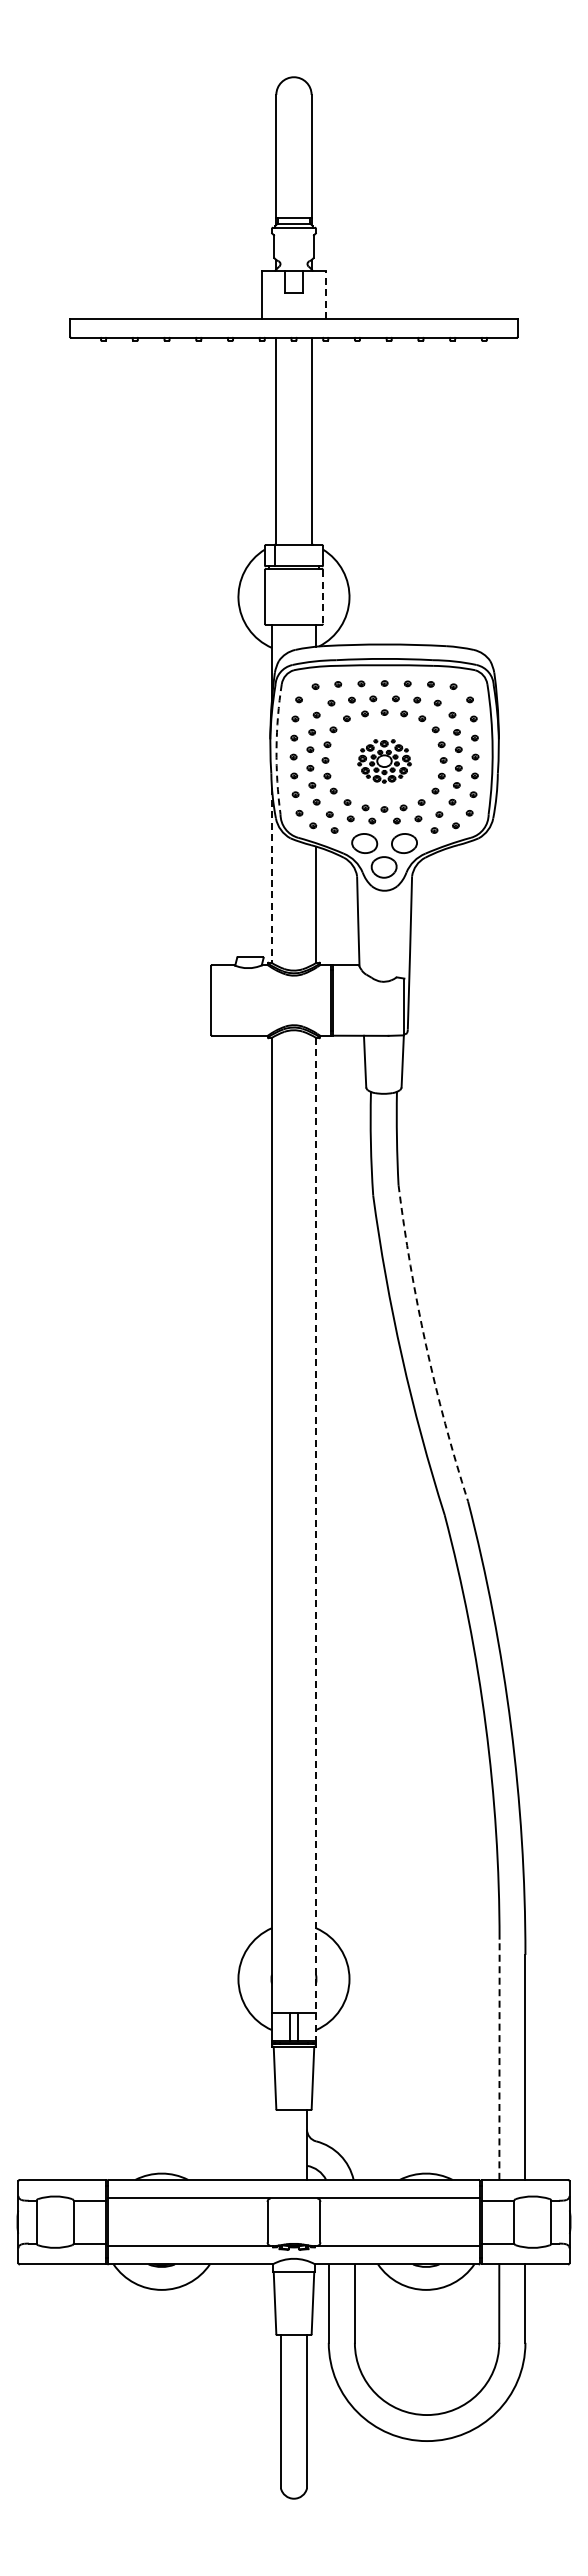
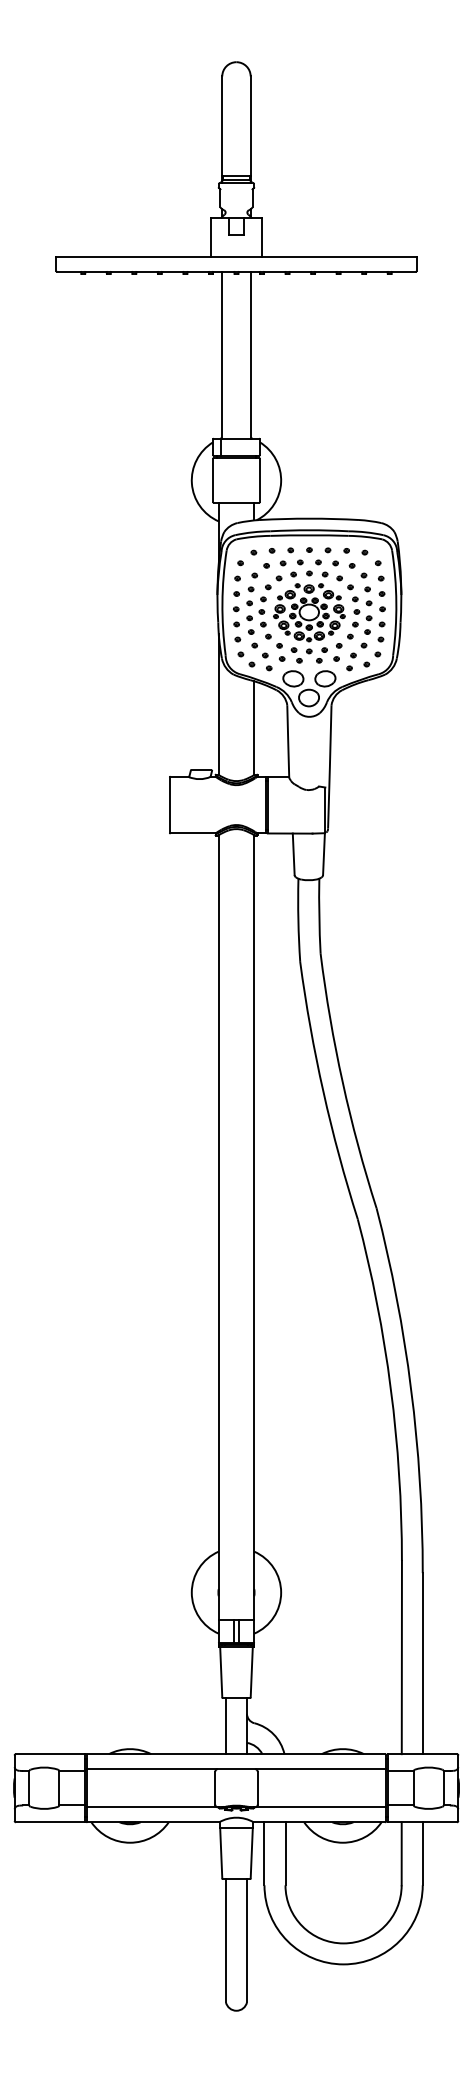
line: (326, 295) -> (262, 237), dashed -> solid
line: (323, 596) -> (260, 480), dashed -> solid
arc: (276, 749) -> (222, 603), dashed -> solid
part: (384, 761) -> (309, 612), size x1.67
line: (271, 876) -> (218, 705), dashed -> solid
arc: (425, 1344) -> (342, 1081), dashed -> solid
line: (316, 1539) -> (254, 1238), dashed -> solid
line: (499, 2059) -> (401, 1657), dashed -> solid
line: (280, 2144) -> (225, 1725), added

